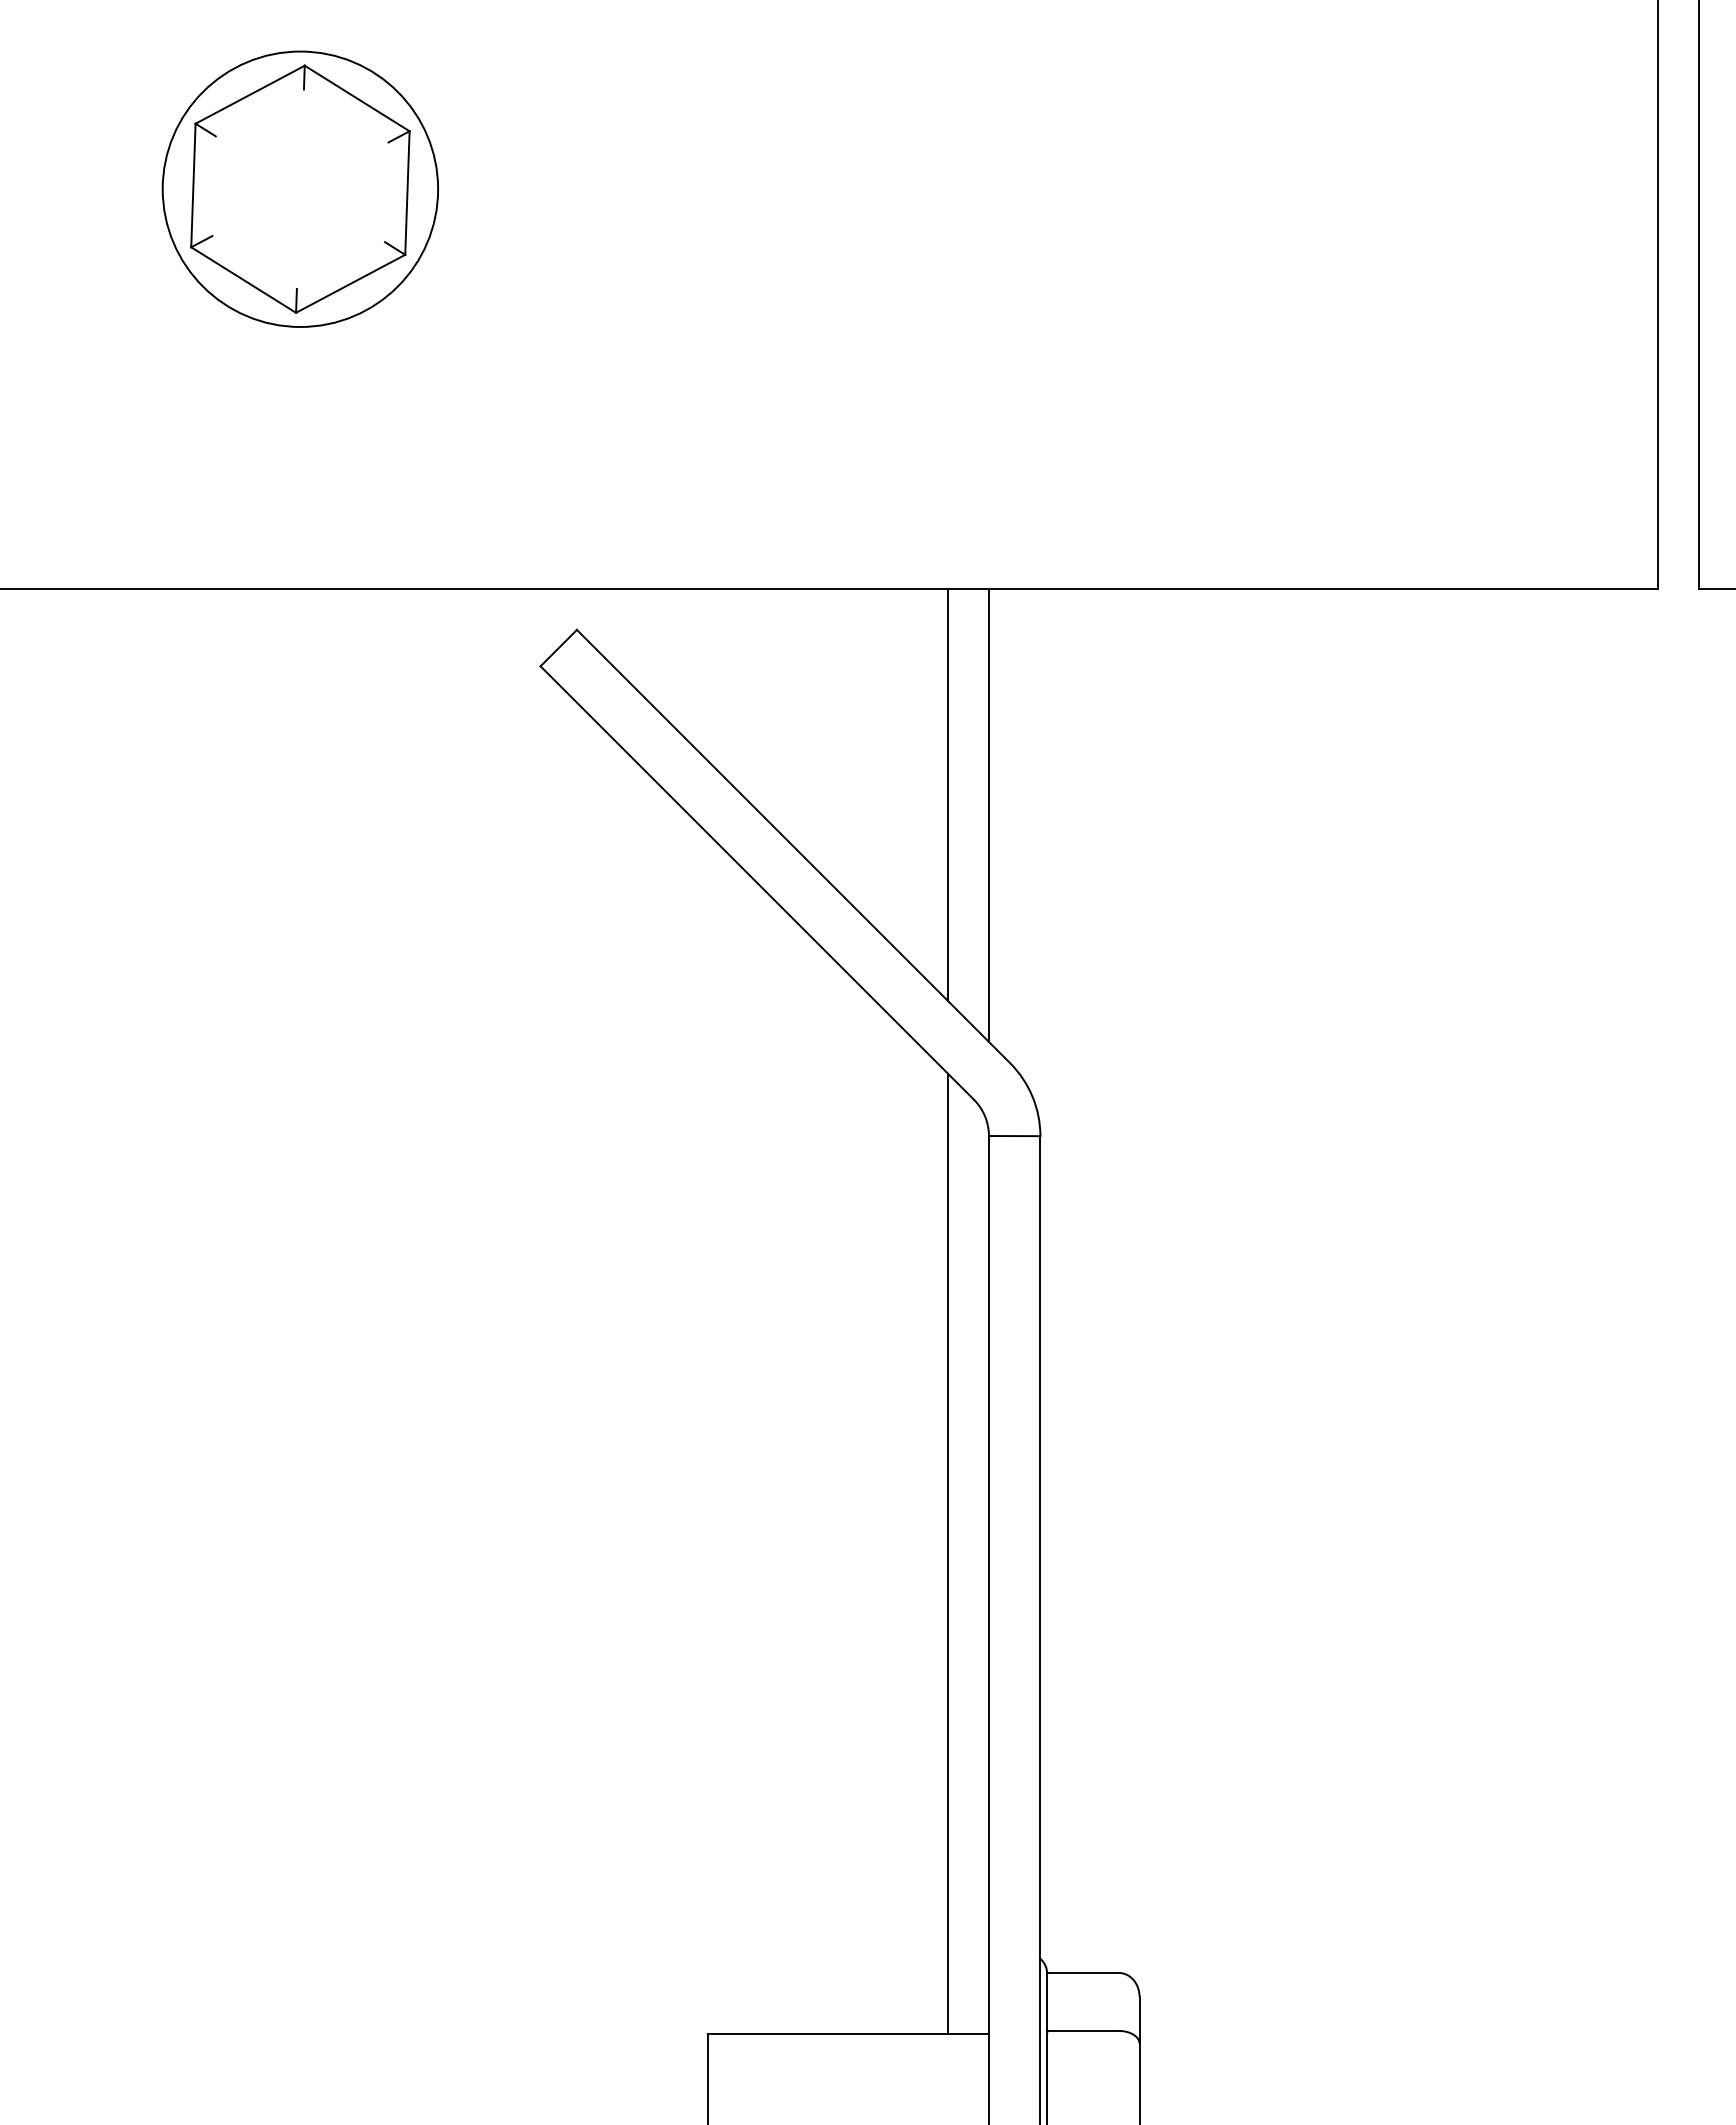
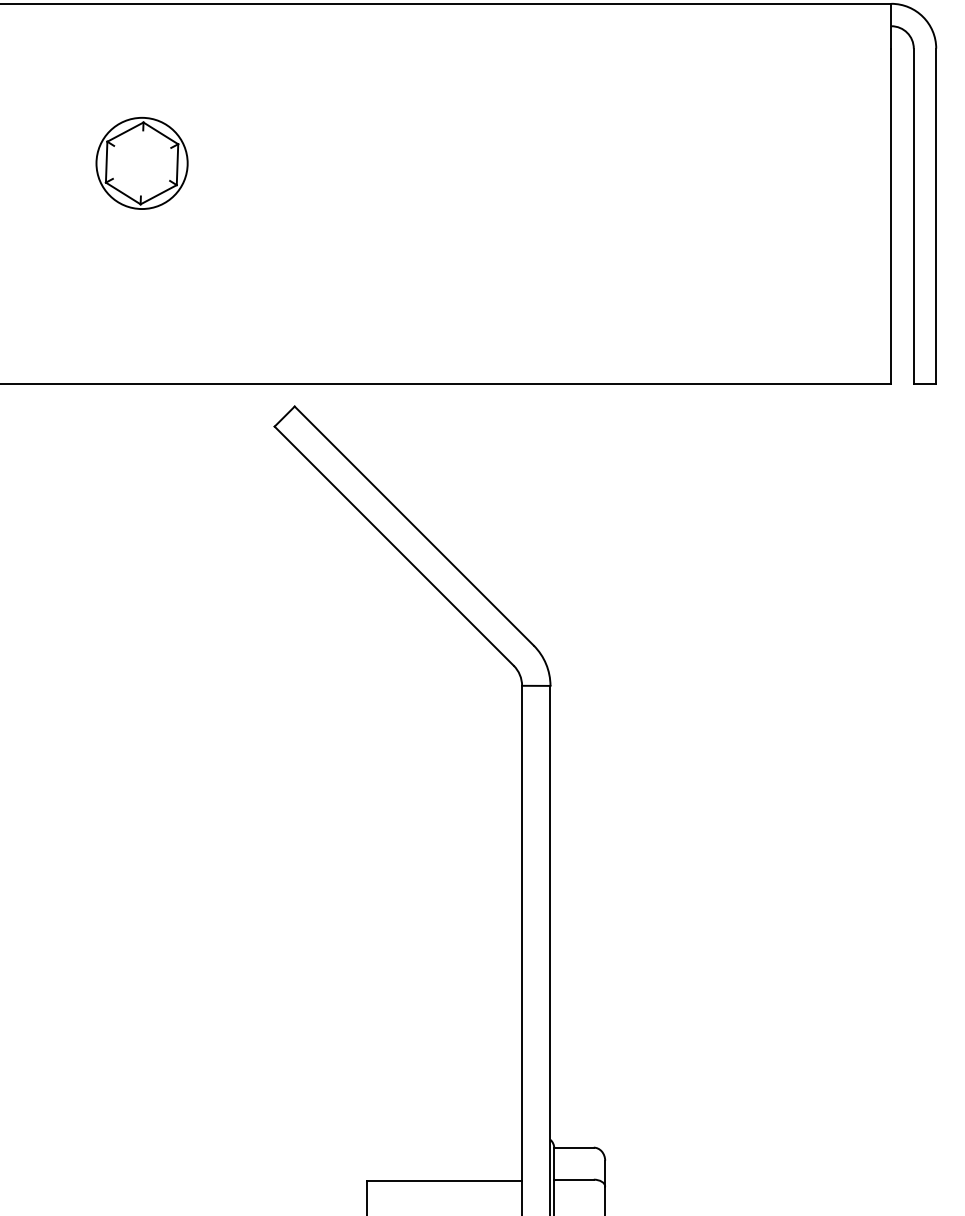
part: (299, 189) -> (141, 163), size x0.6
line: (948, 794) -> (499, 497), removed
line: (989, 814) -> (522, 508), removed
line: (948, 1554) -> (499, 916), removed

